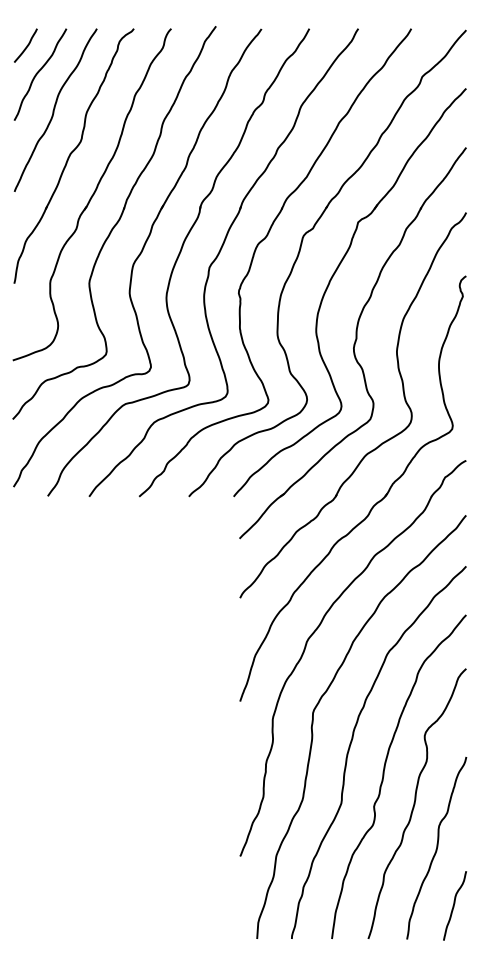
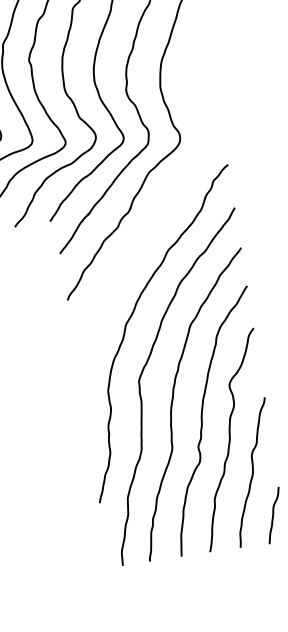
part: (371, 507) -> (159, 213), removed

